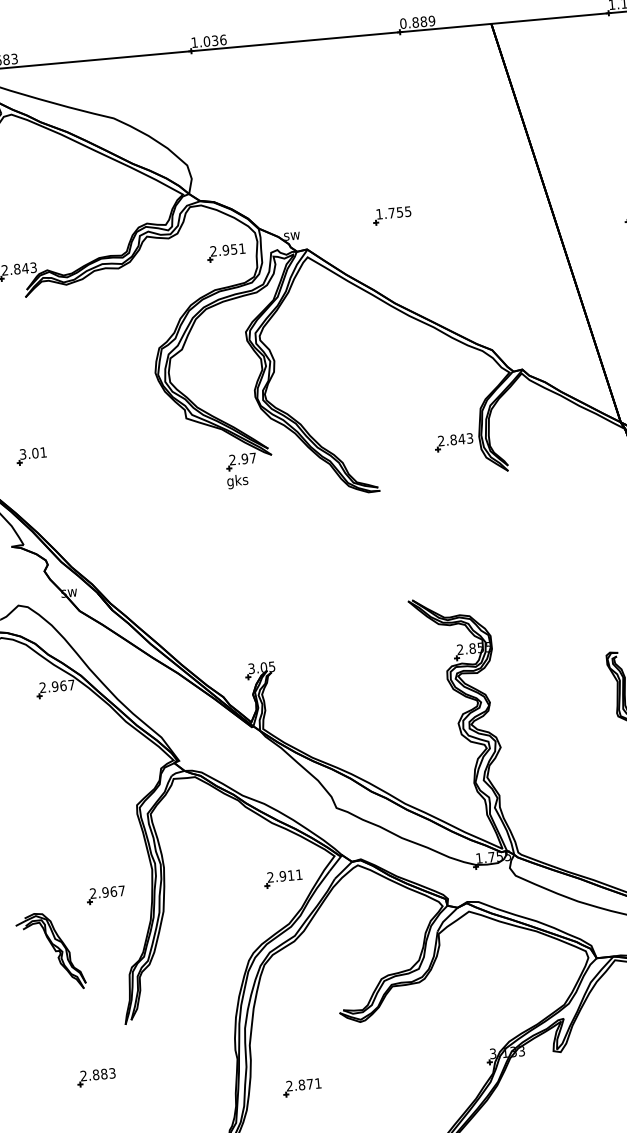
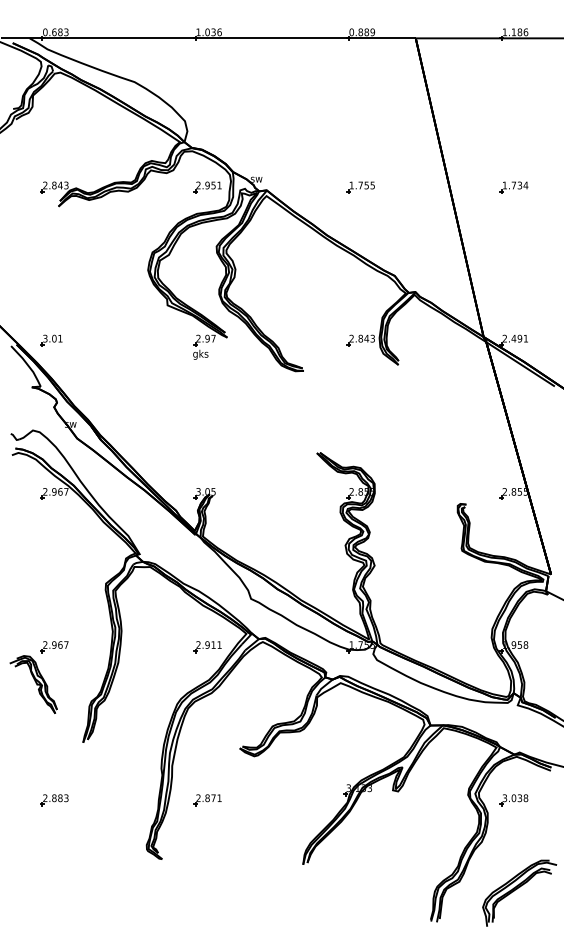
part: (391, 215) -> (360, 187), moved
part: (31, 456) -> (51, 340), moved
part: (106, 895) -> (54, 647), moved
part: (96, 1077) -> (54, 800), moved

